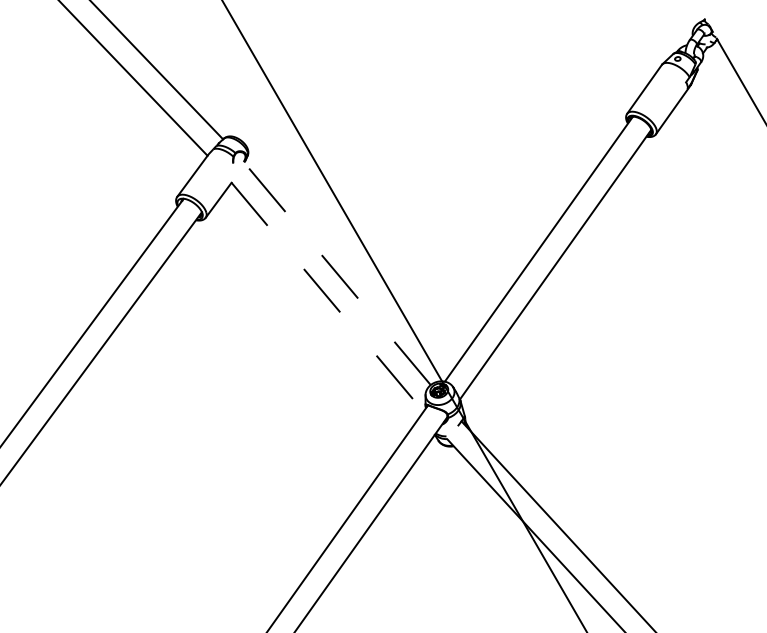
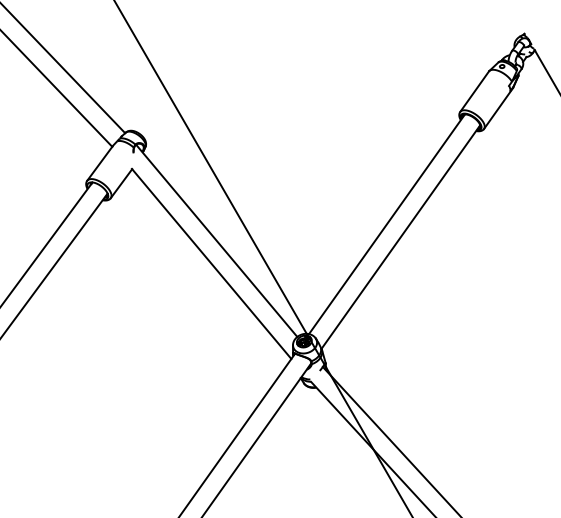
line: (333, 268) -> (216, 240), dashed -> solid
line: (327, 297) -> (211, 264), dashed -> solid

